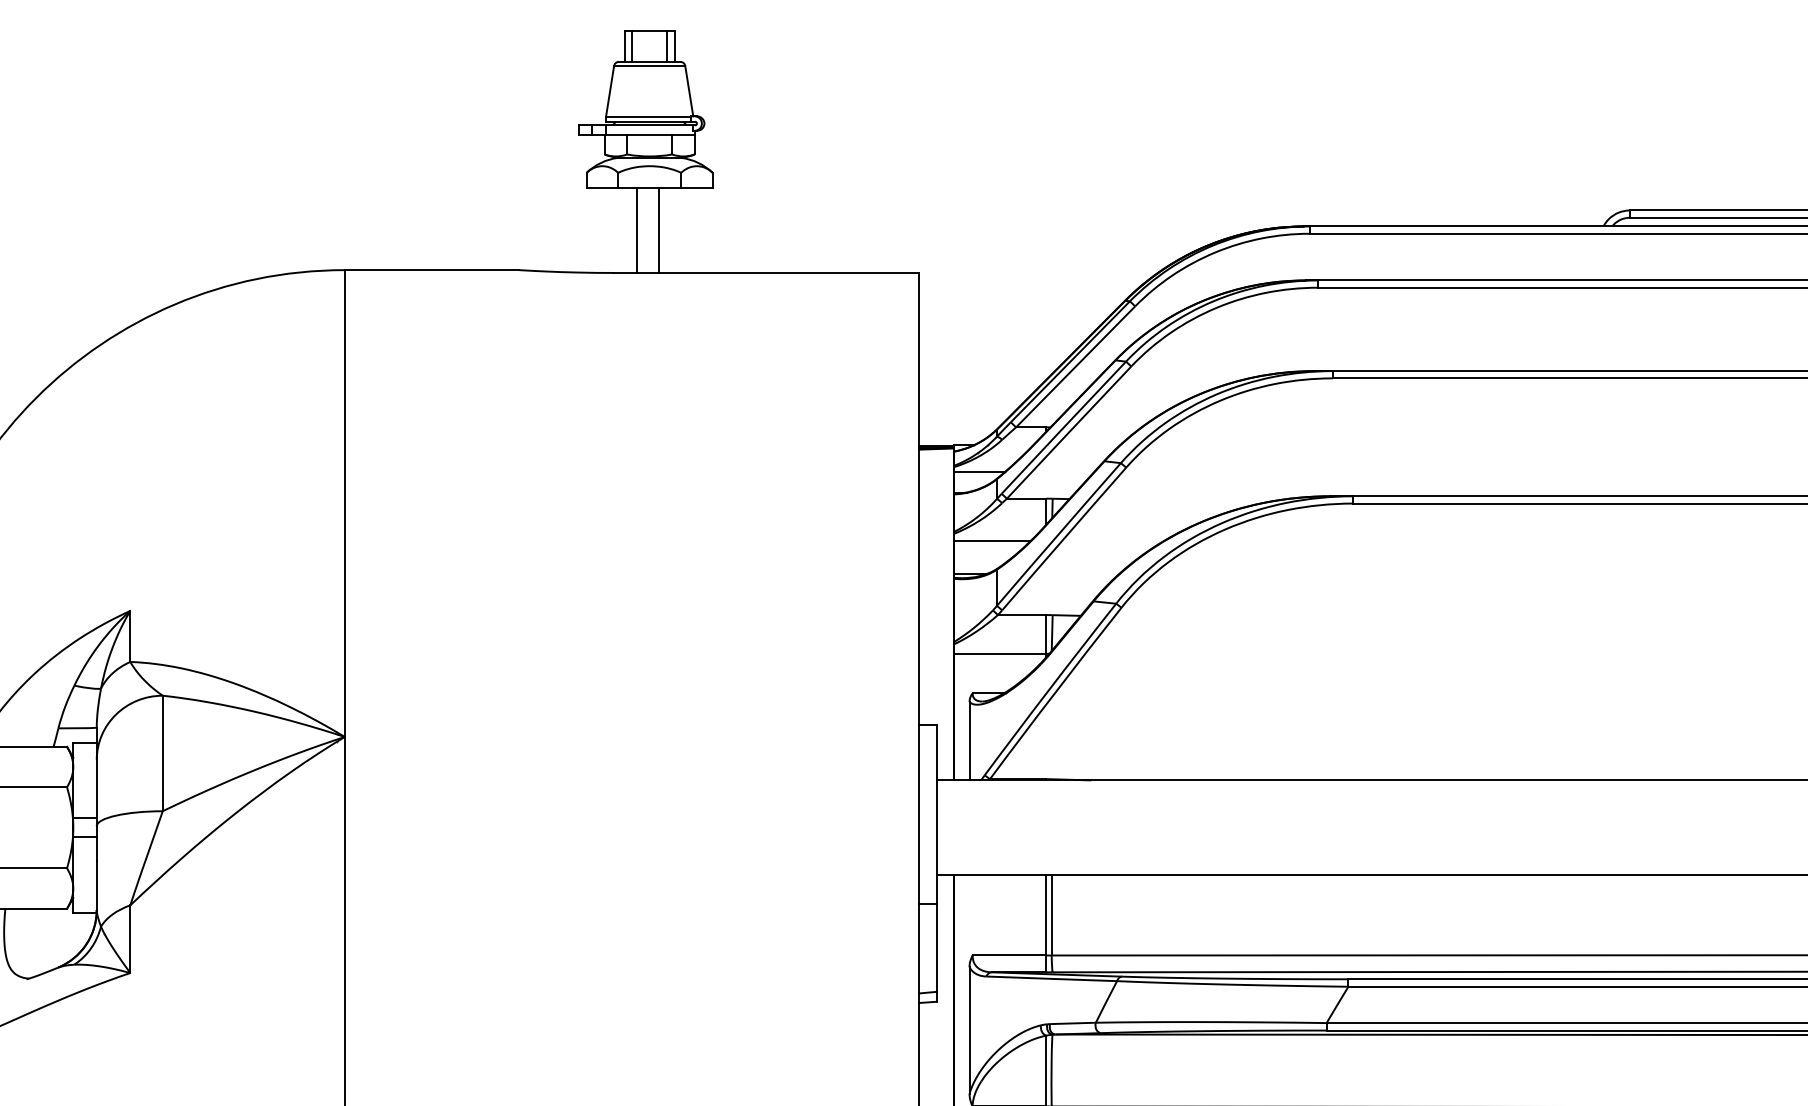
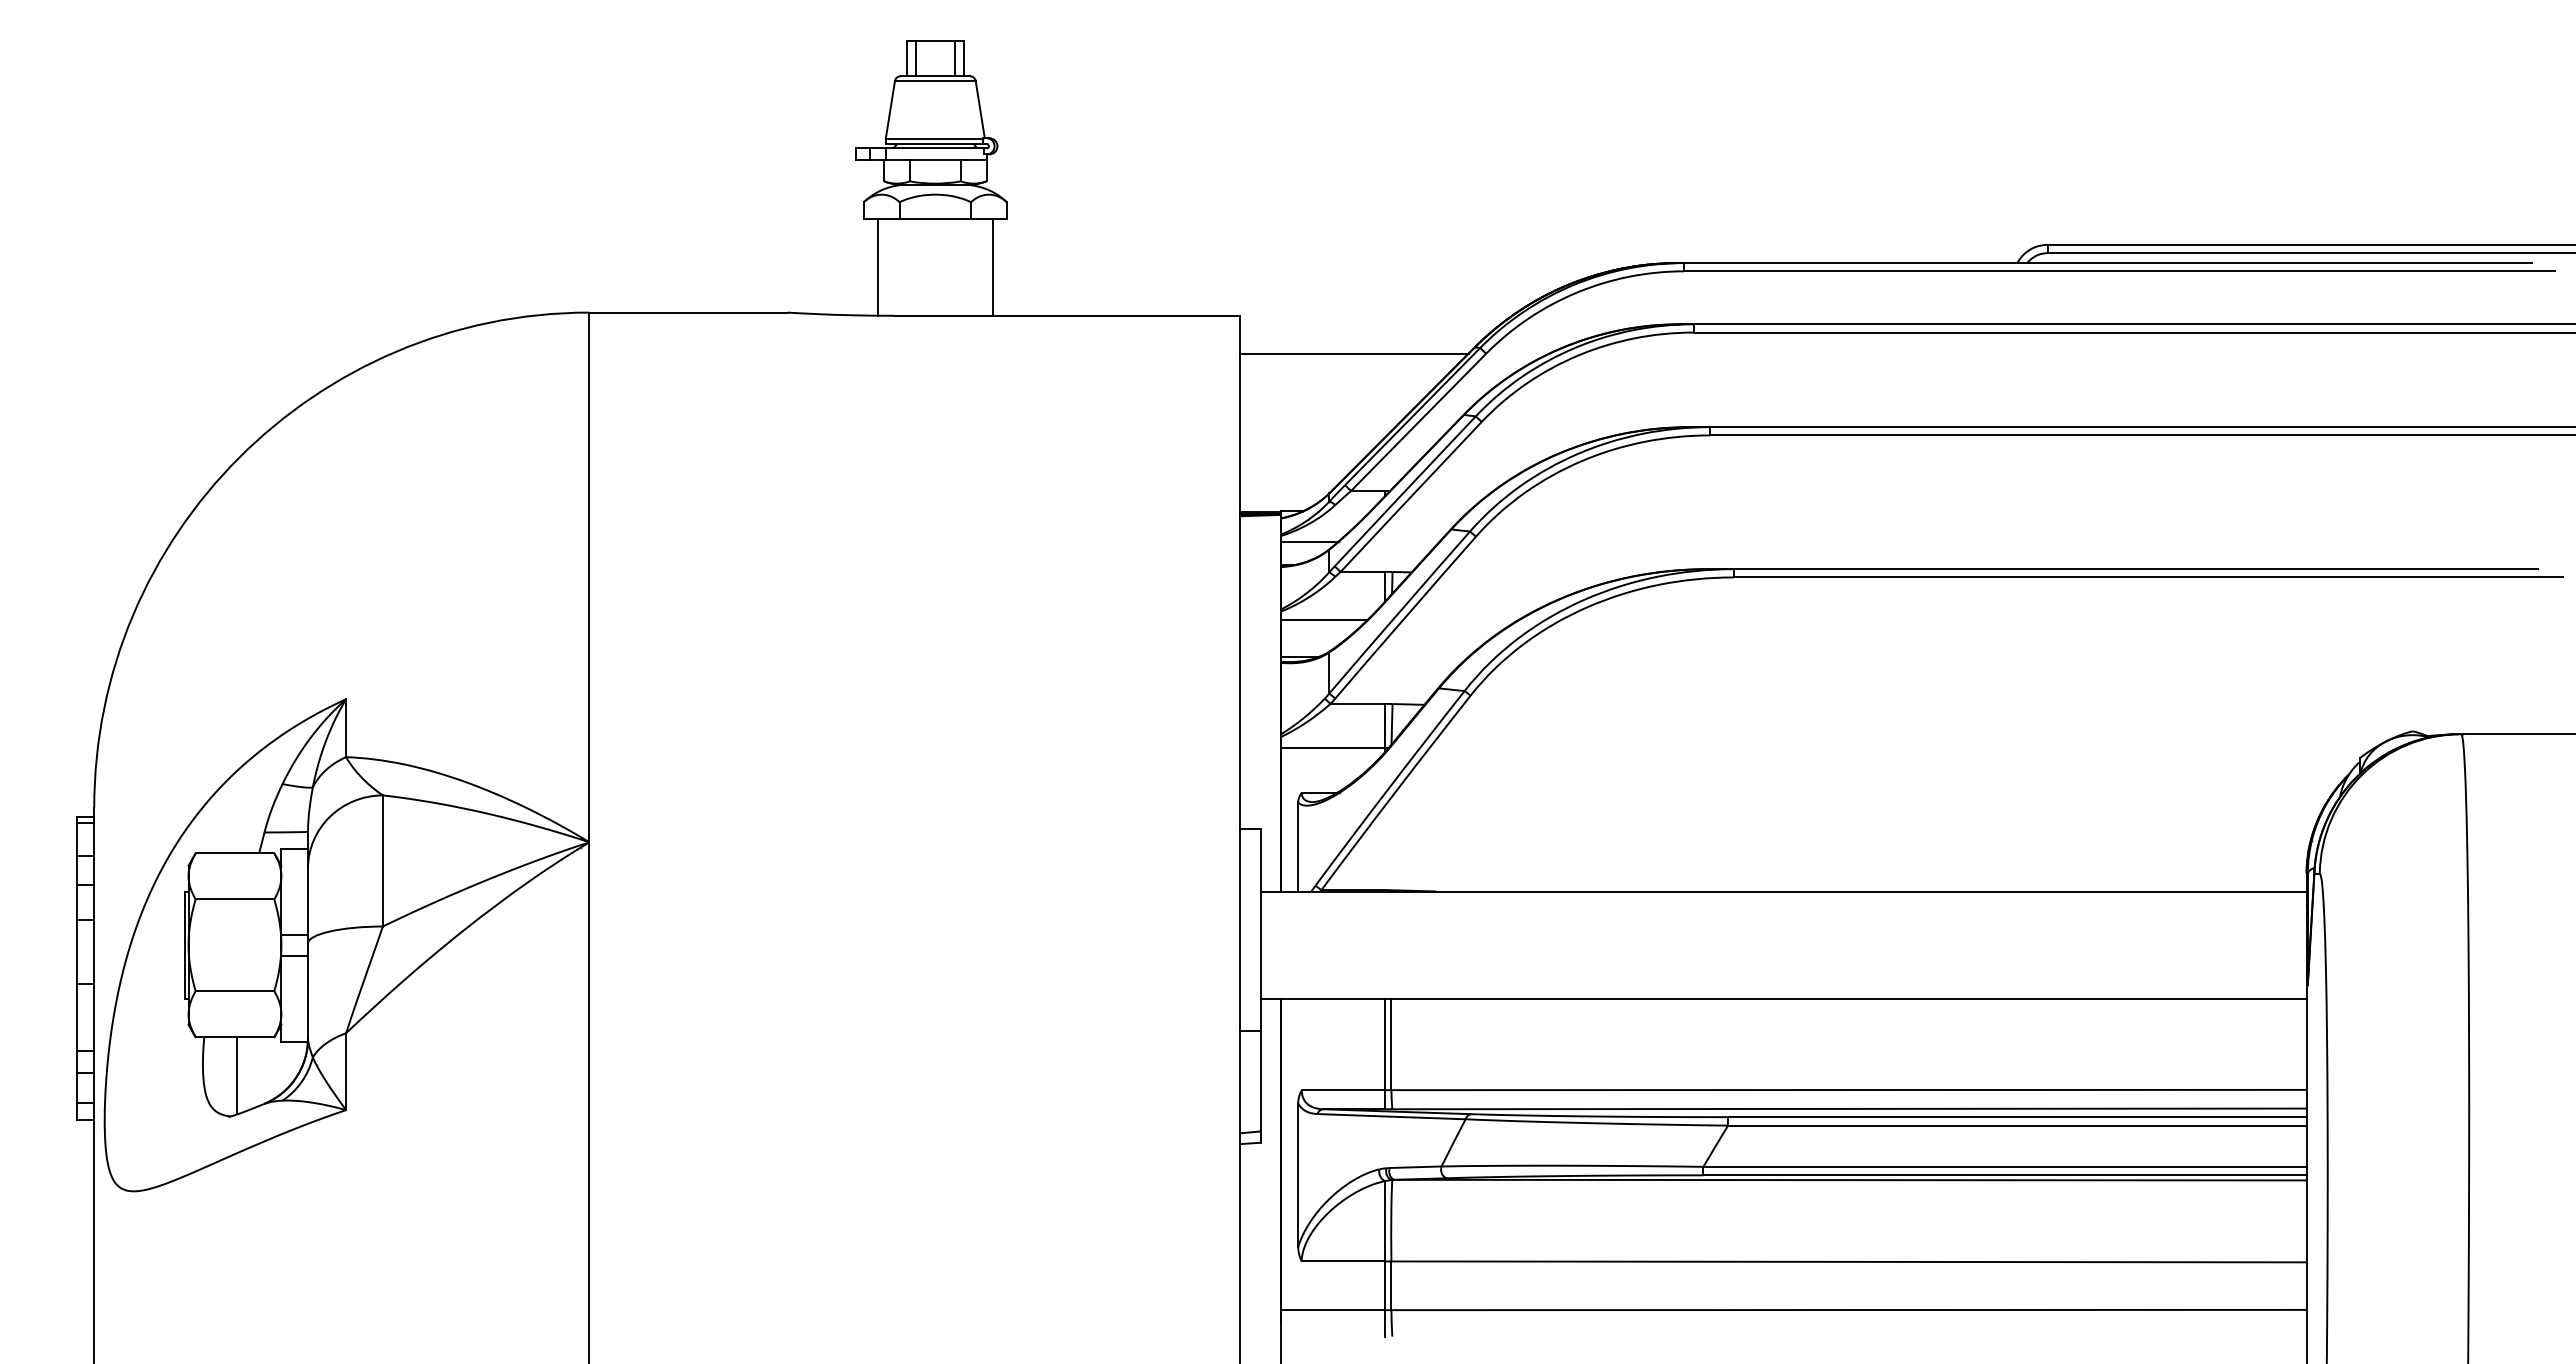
line: (637, 230) -> (878, 267), moved
line: (658, 230) -> (992, 267), moved
line: (1019, 306) -> (1354, 353), added
line: (34, 942) -> (237, 1075), added

